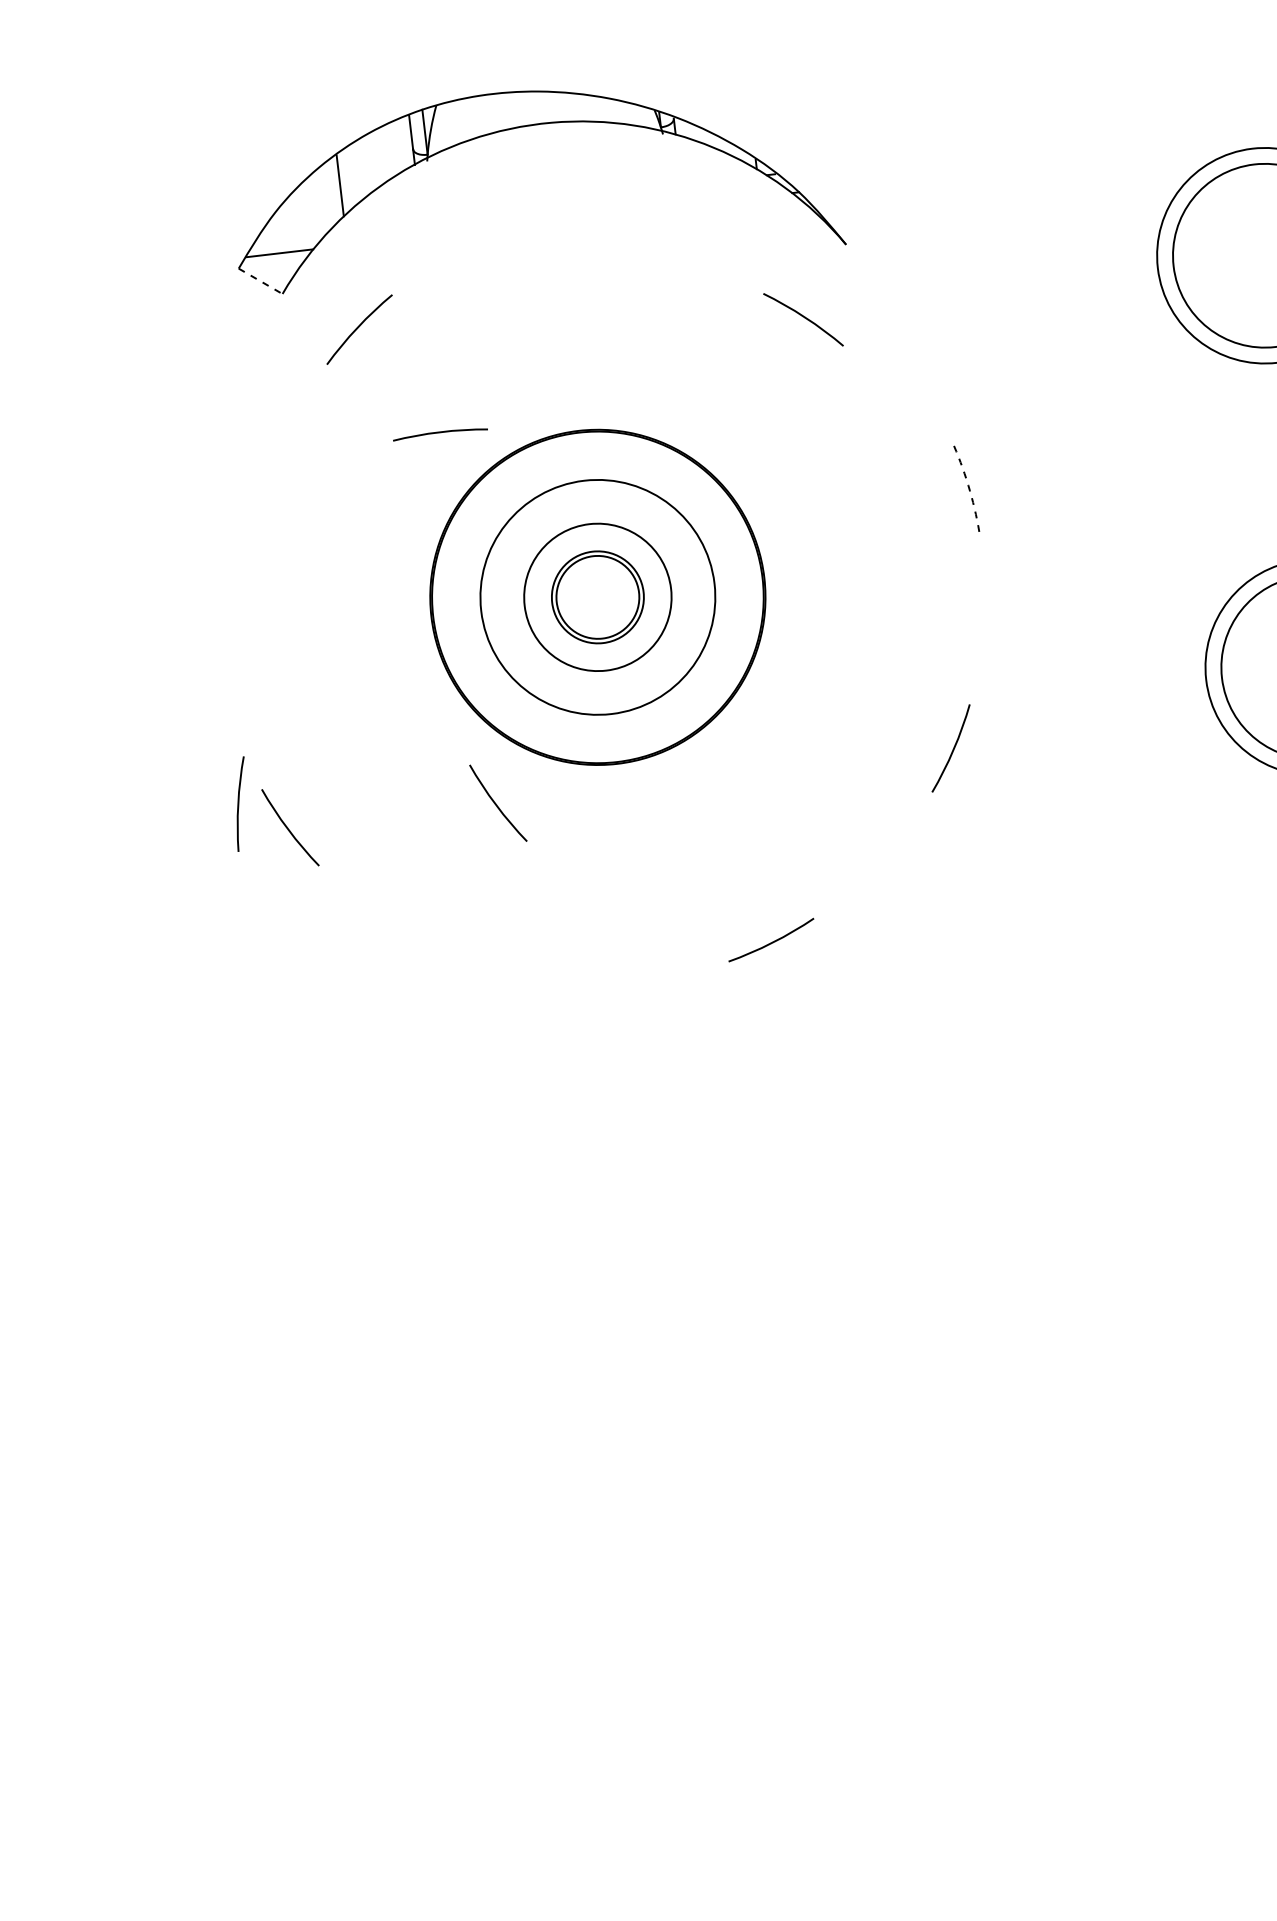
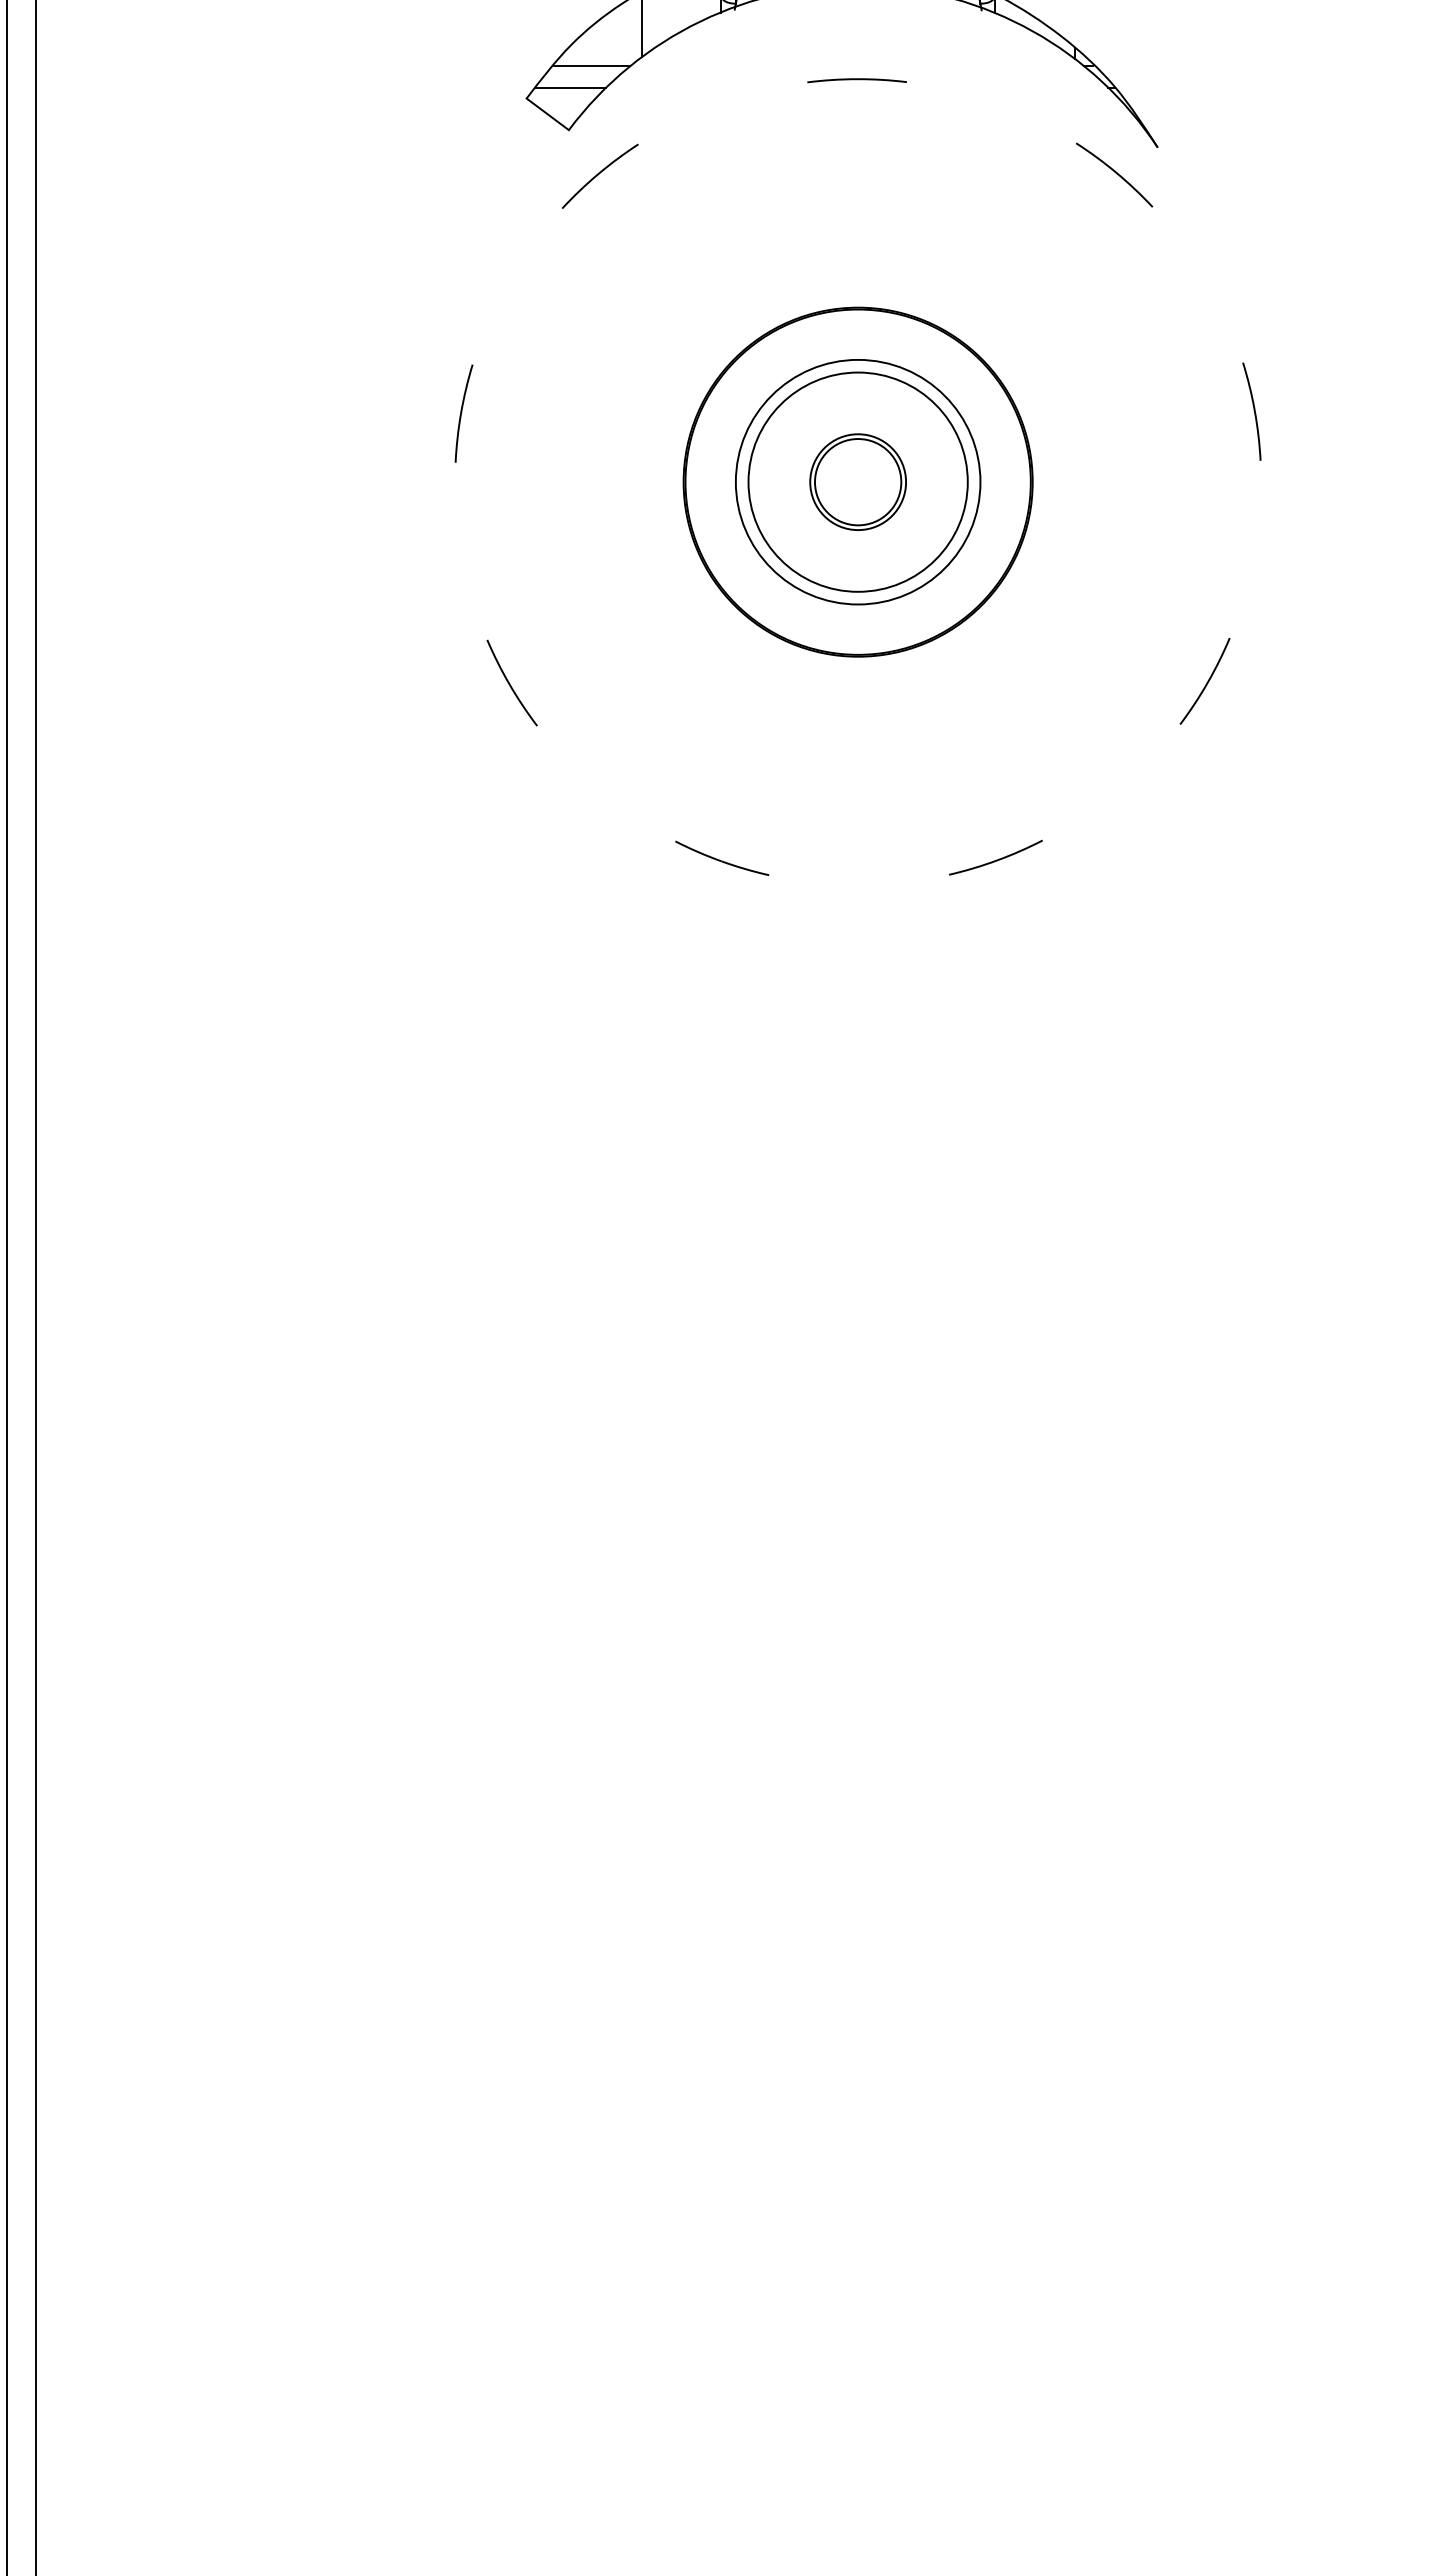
line: (297, 230) -> (591, 66), added
line: (261, 281) -> (548, 114), dashed -> solid
arc: (804, 318) -> (1115, 173), moved
arc: (358, 327) -> (599, 174), moved
arc: (439, 433) -> (856, 80), moved
arc: (967, 485) -> (1254, 411), dashed -> solid
circle: (597, 596) -> (857, 481), size x1.43
arc: (239, 803) -> (462, 412), moved
arc: (496, 803) -> (728, 683), removed
part: (510, 970) -> (722, 857), added

